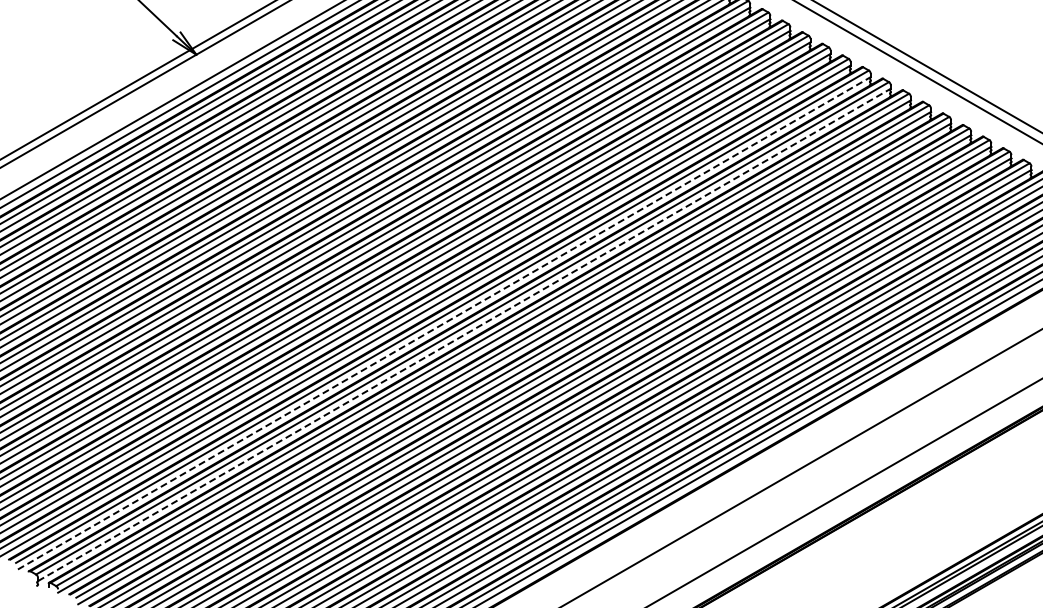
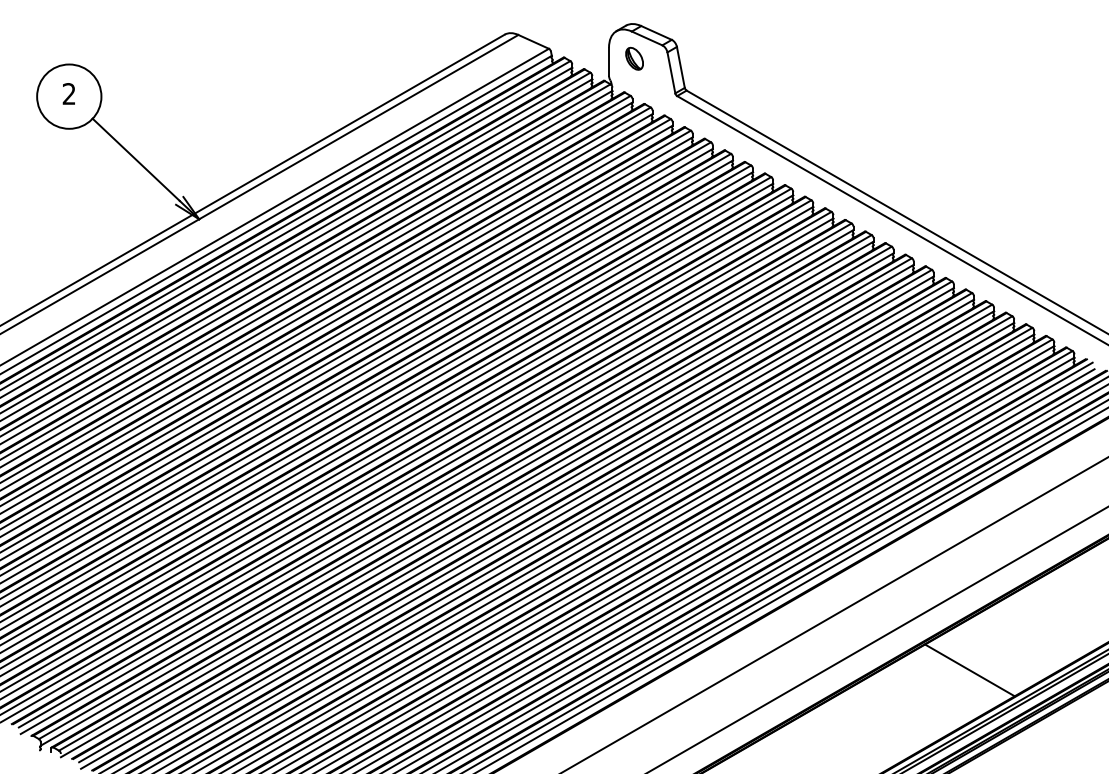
line: (444, 322) -> (447, 487), dashed -> solid
line: (464, 334) -> (467, 499), dashed -> solid
line: (966, 505) -> (969, 670), added

